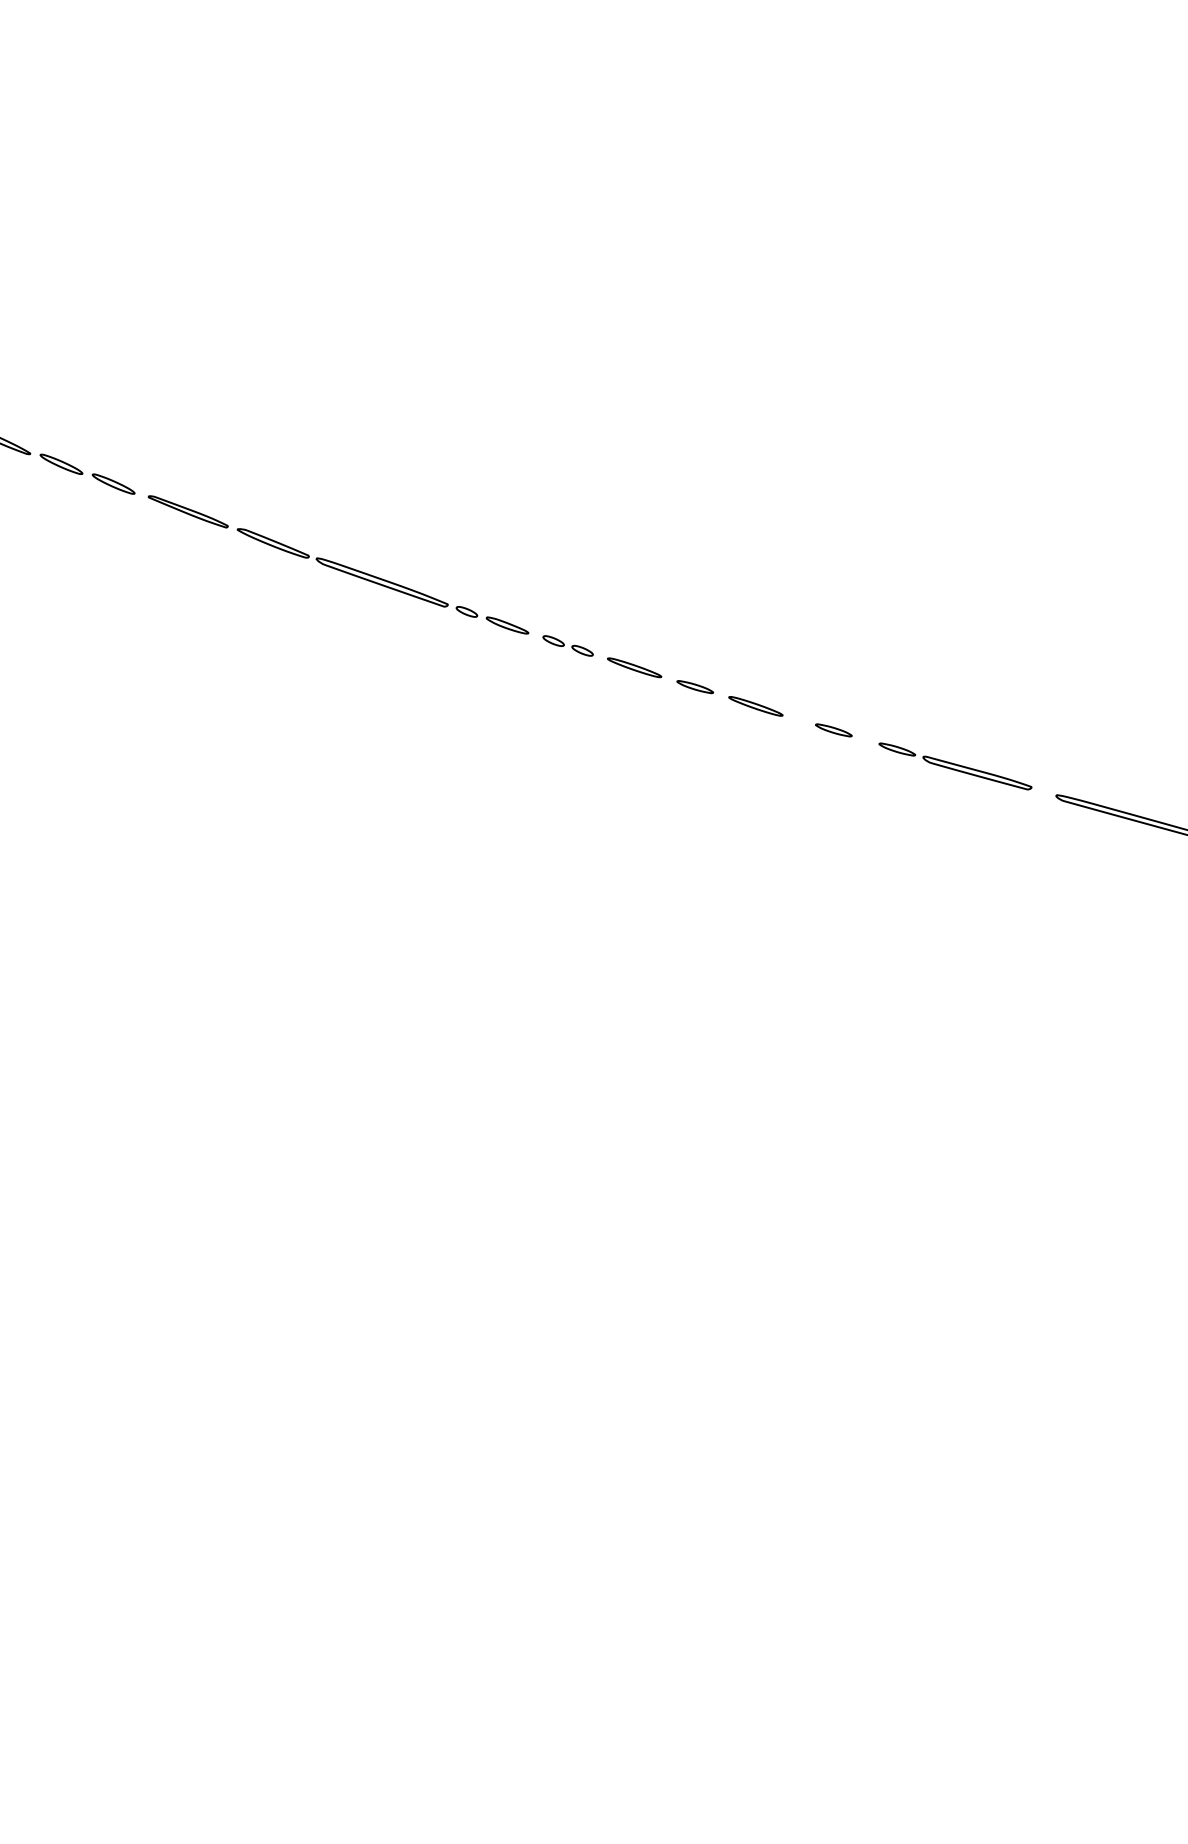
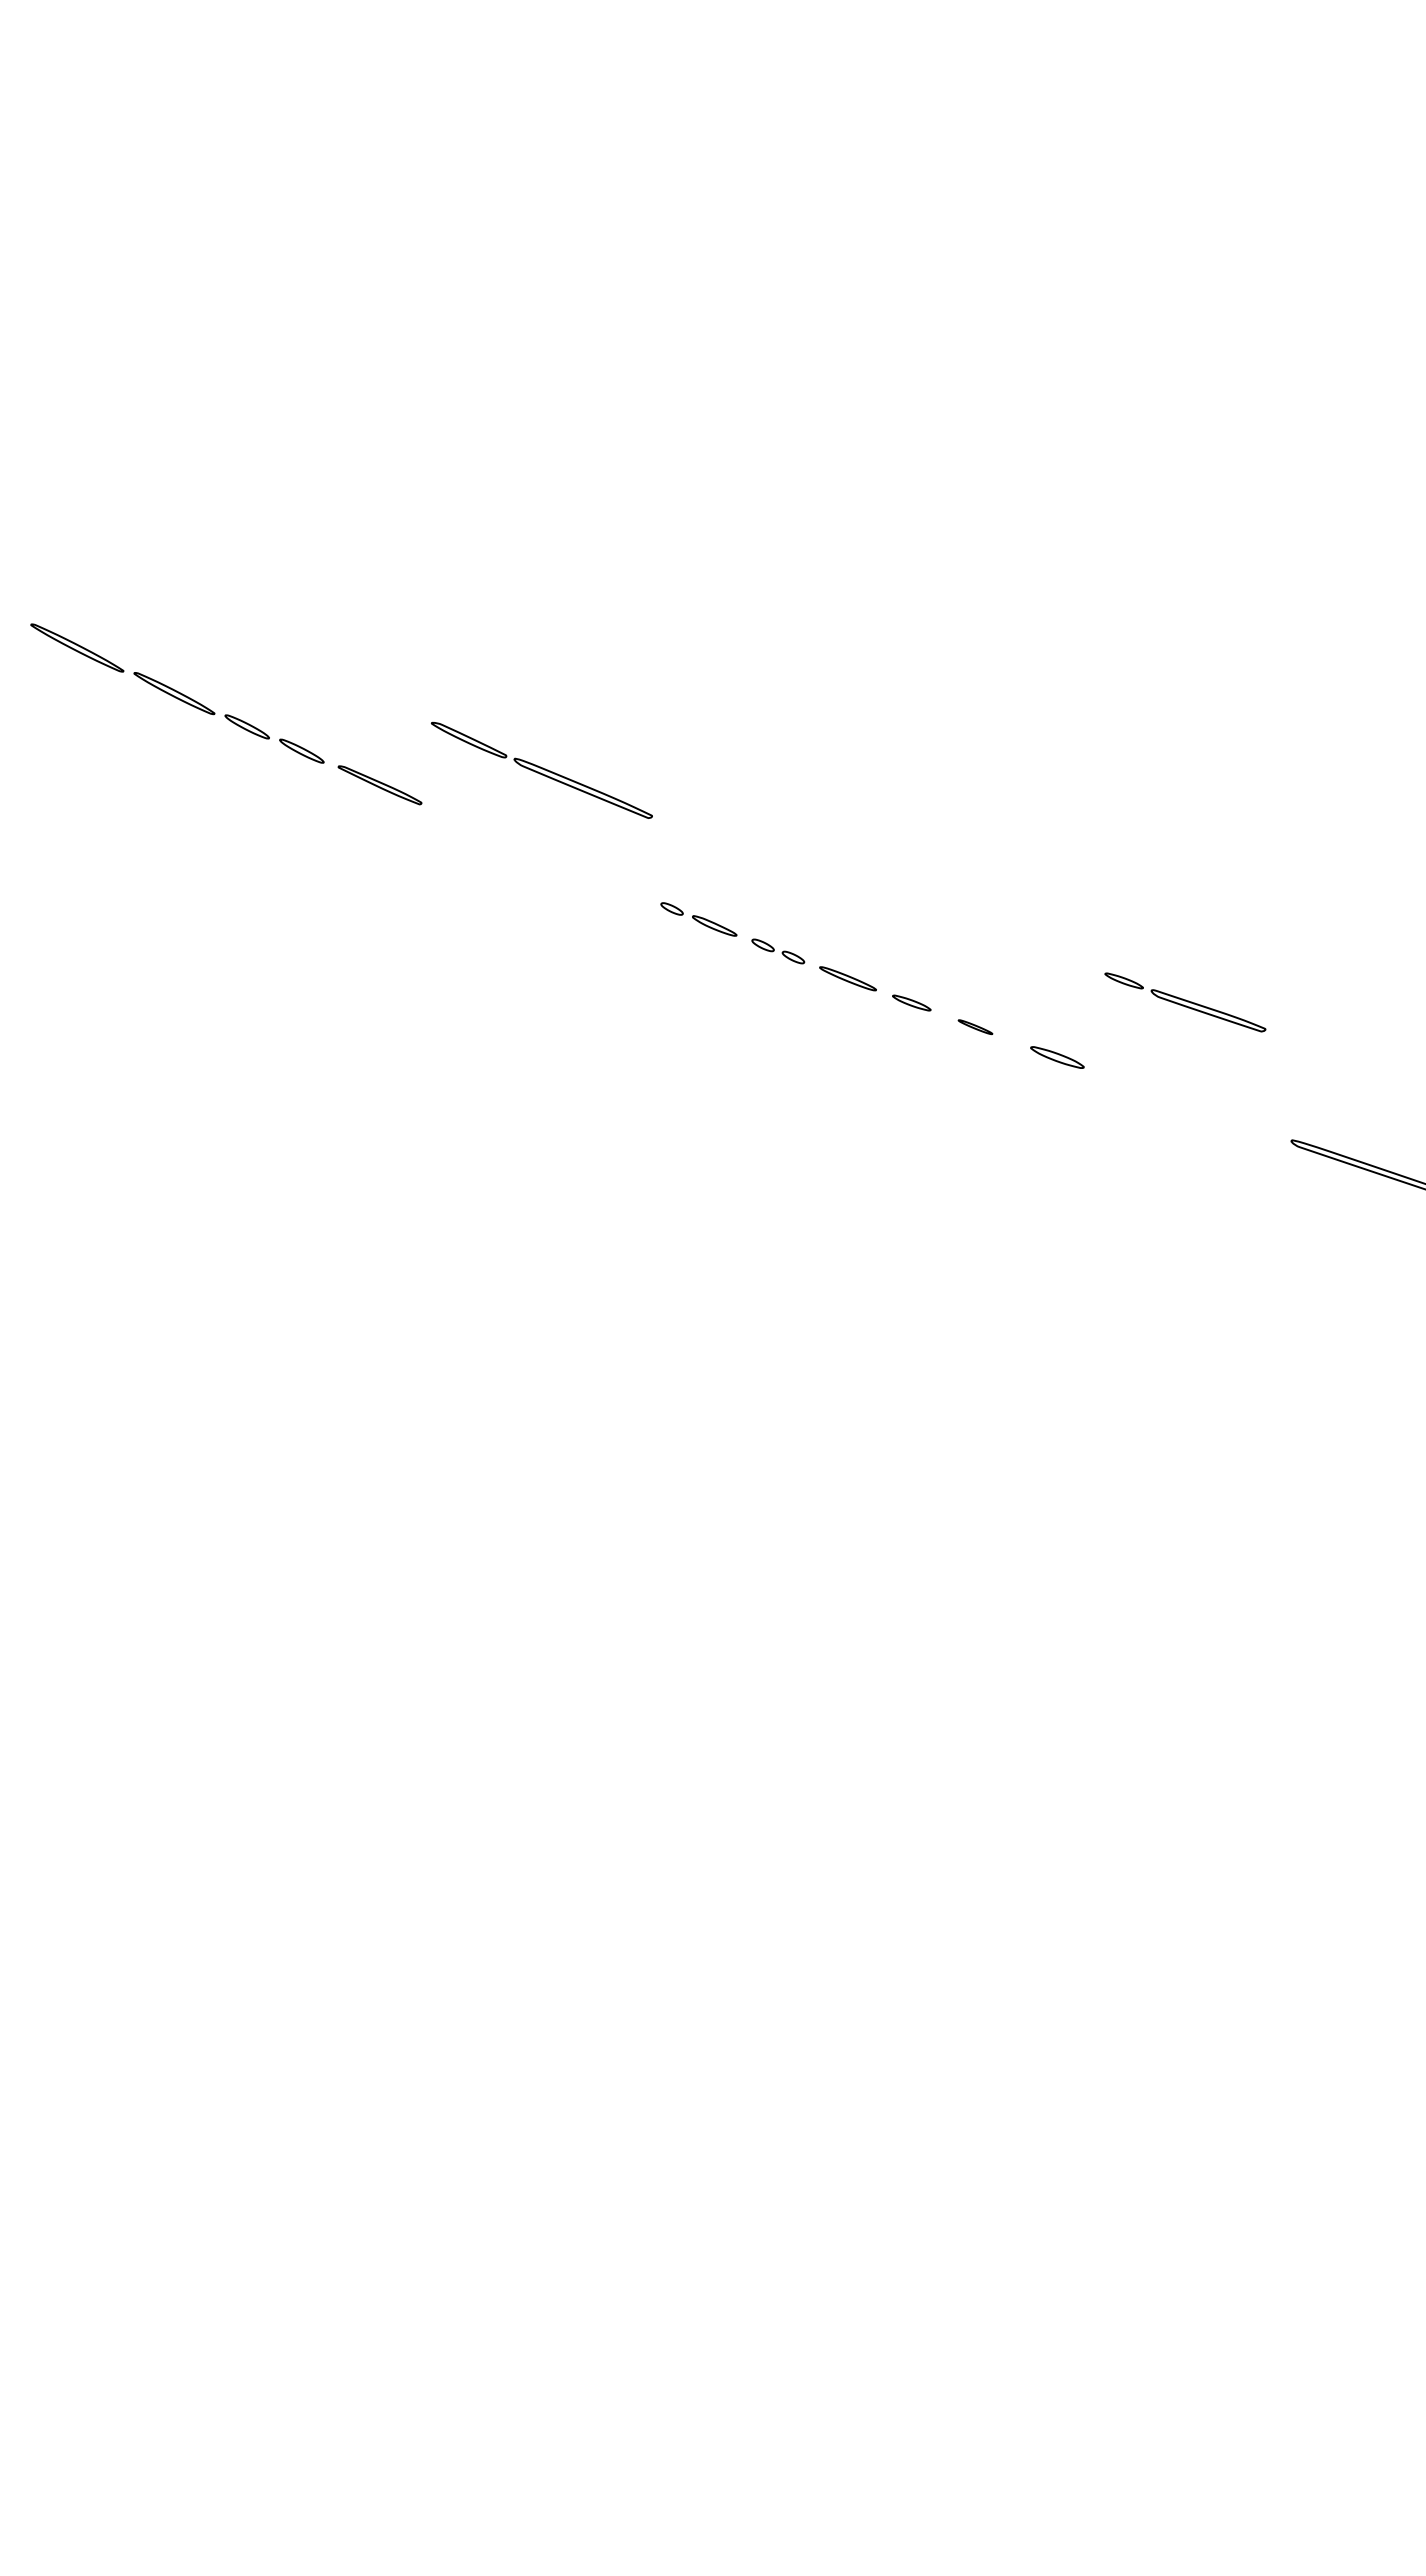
part: (342, 566) -> (541, 769), moved
part: (755, 705) -> (975, 1026), size x0.6
part: (833, 730) -> (1057, 1057), size x1.4
part: (955, 766) -> (1185, 1002), moved

